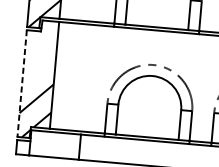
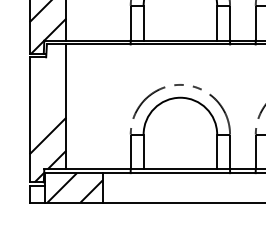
line: (22, 83) -> (29, 119), dashed -> solid
hatch: (56, 144) -> (75, 187), added

